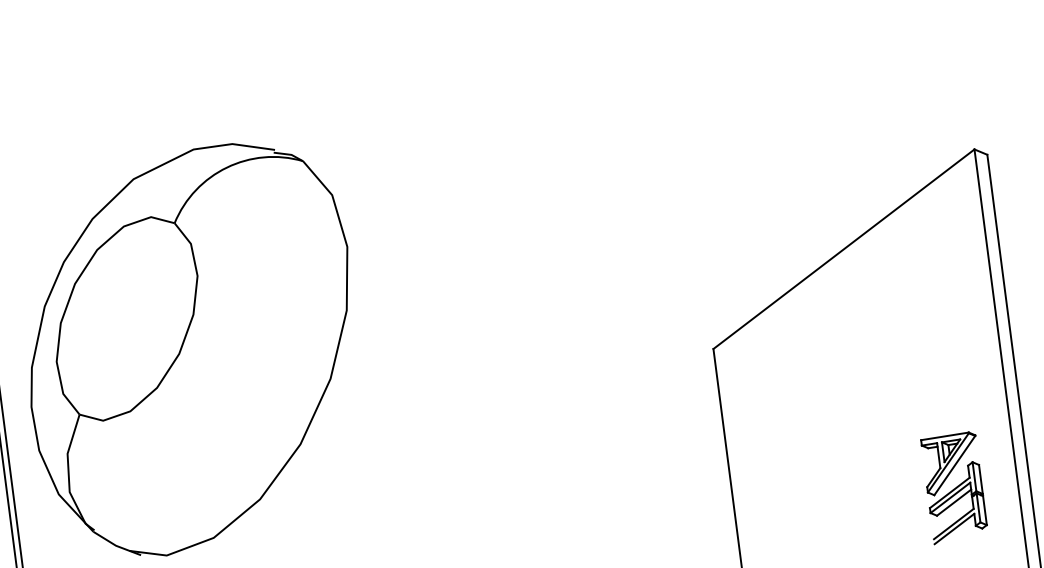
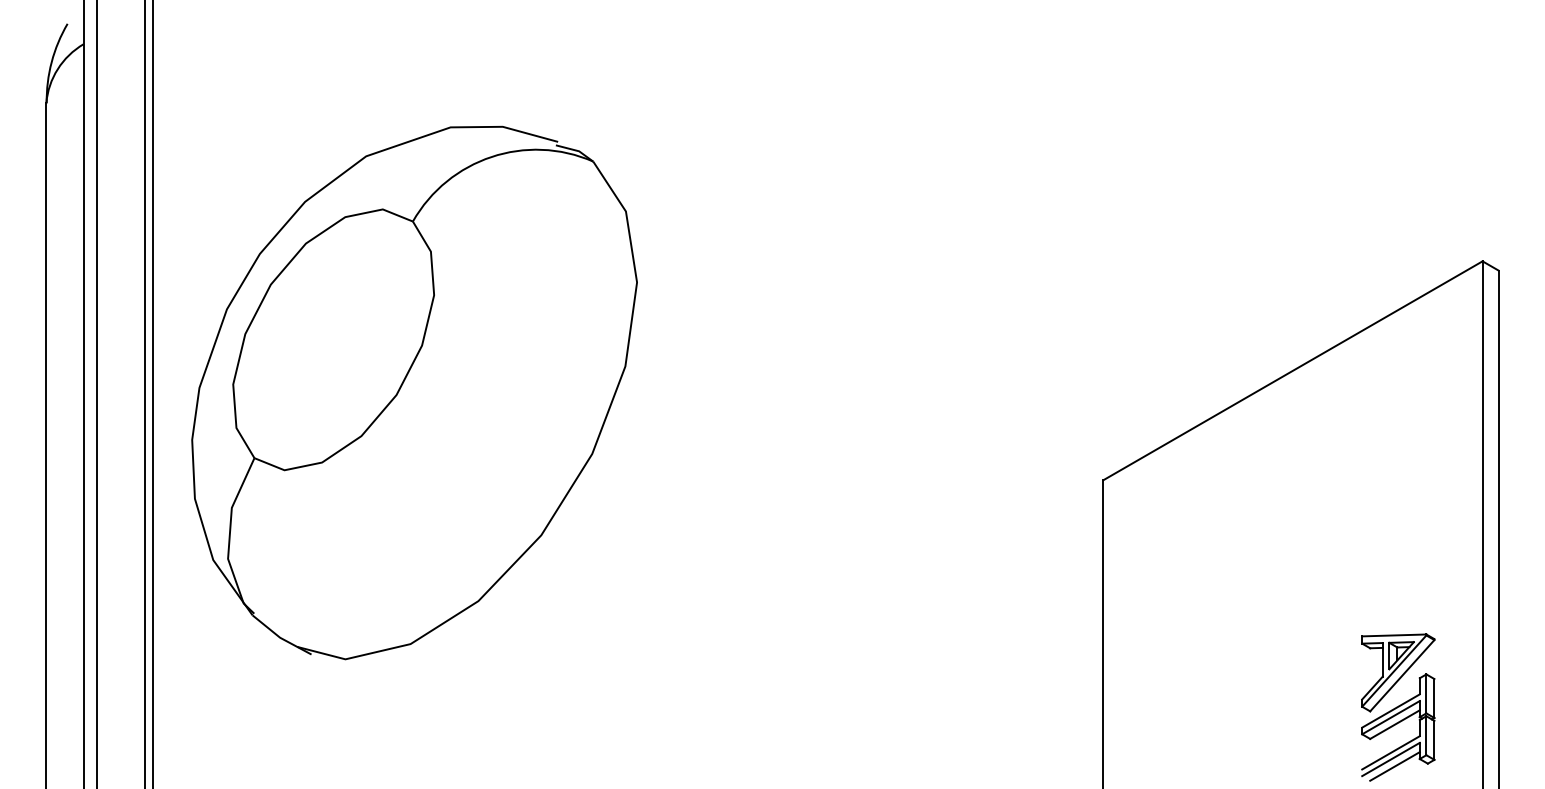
line: (957, 533) -> (1394, 766), added

